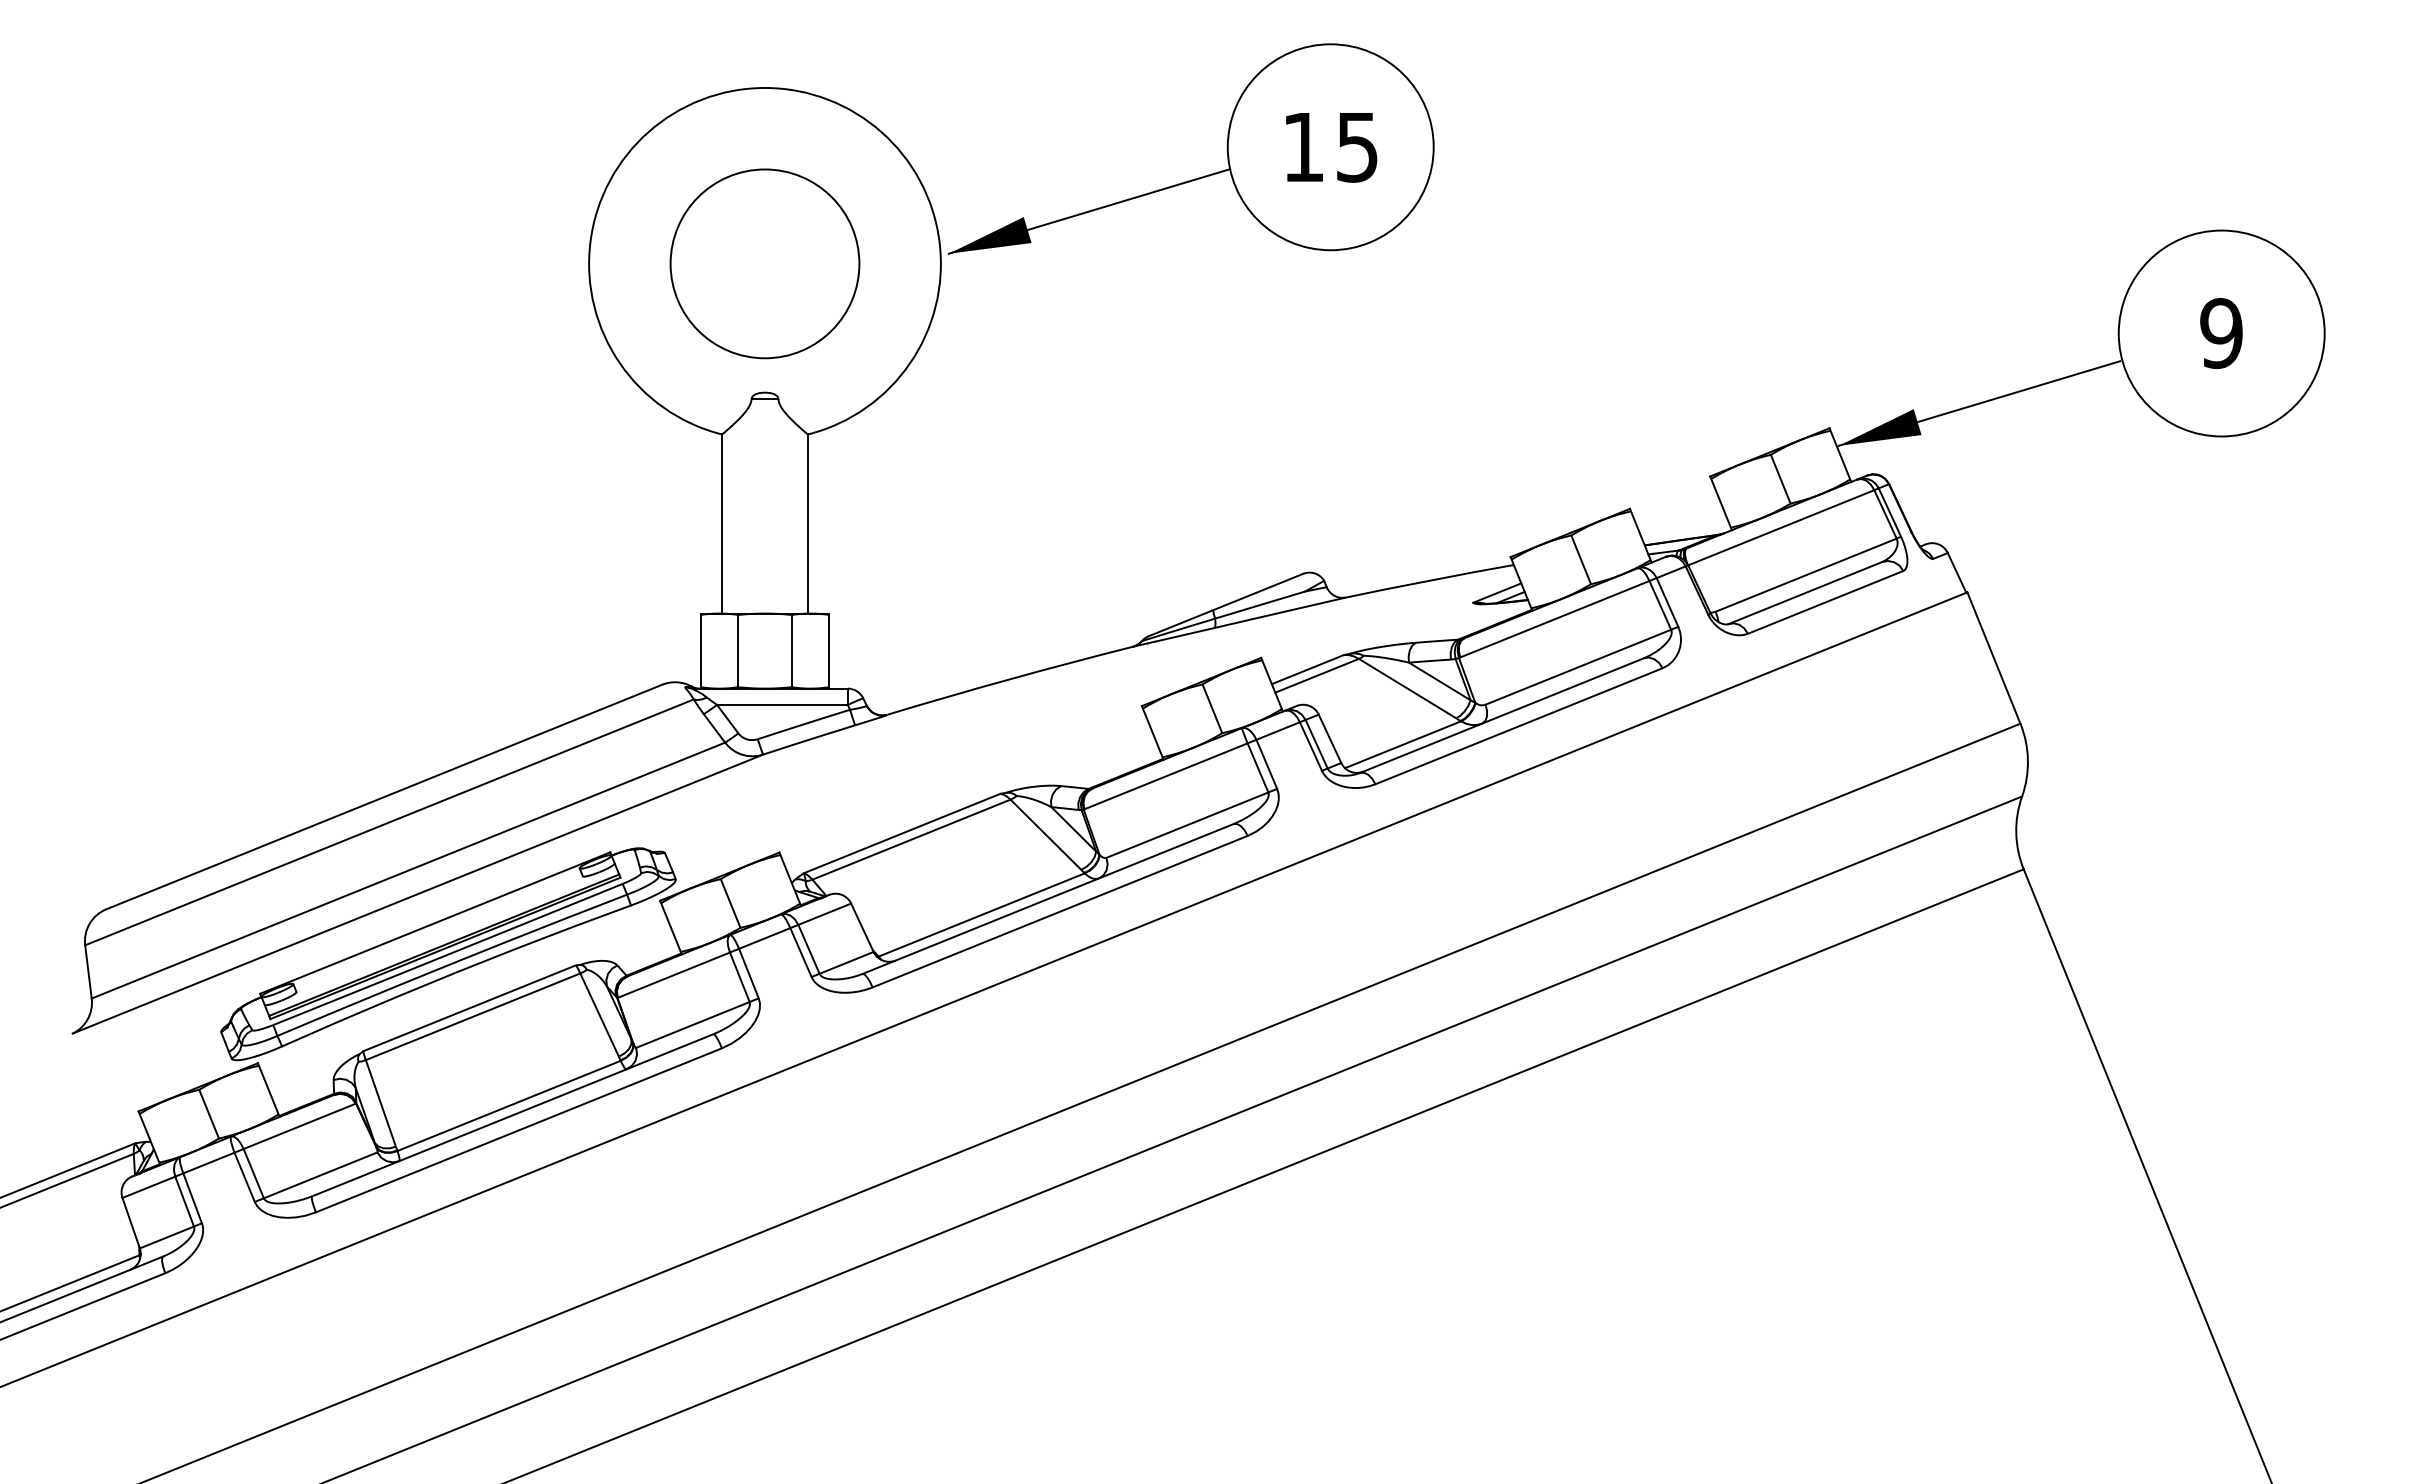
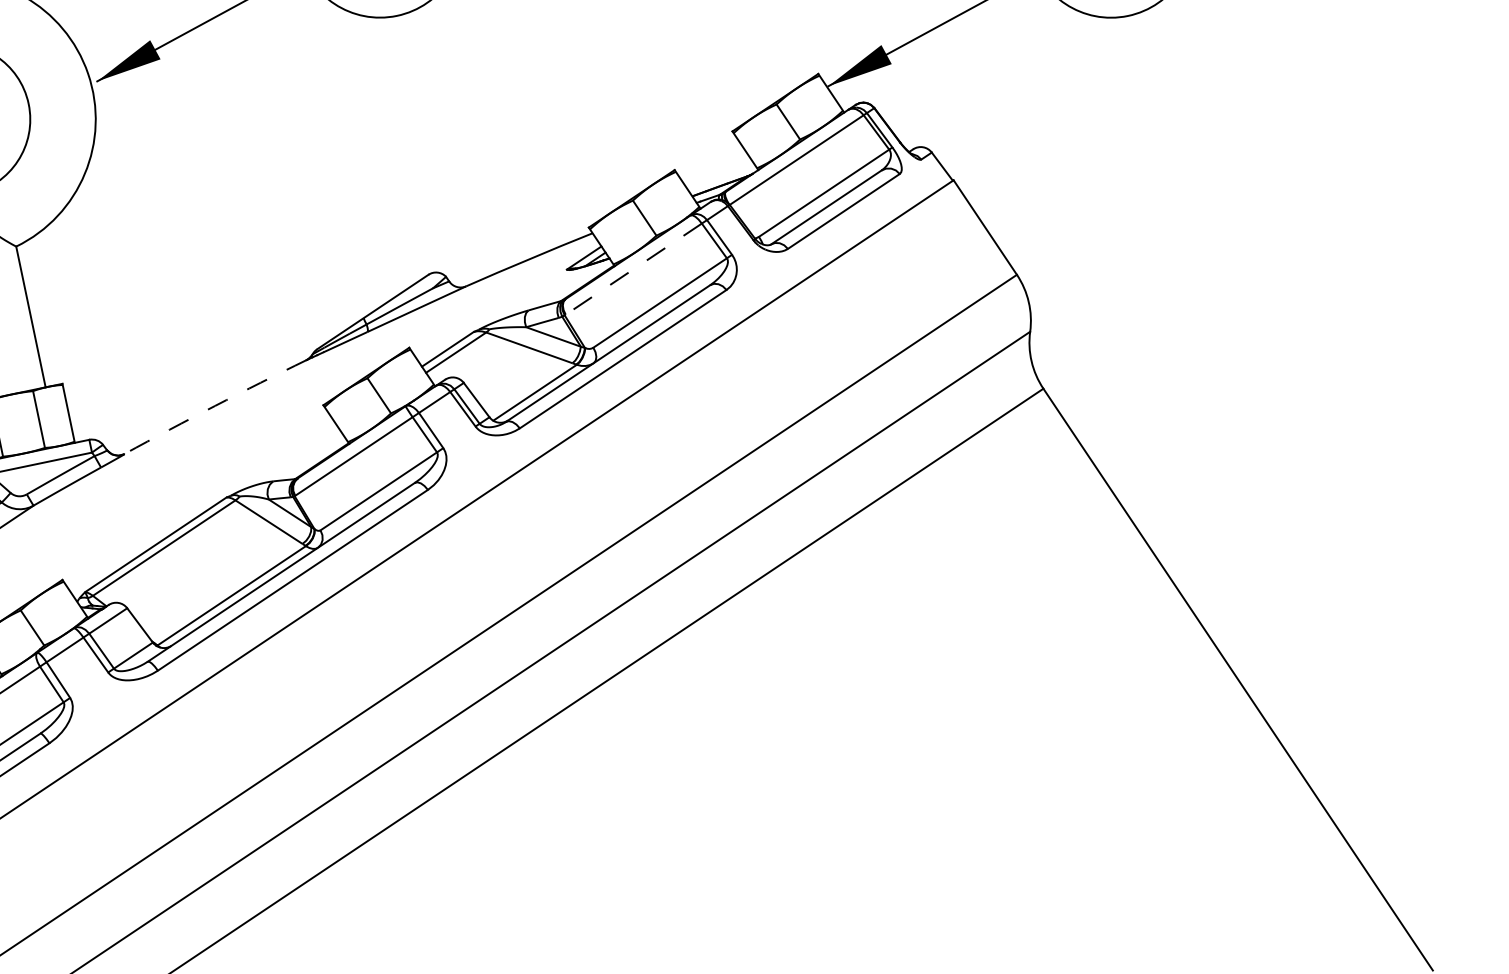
line: (1554, 619) -> (633, 269), solid -> dashed
arc: (1009, 679) -> (214, 406), solid -> dashed

